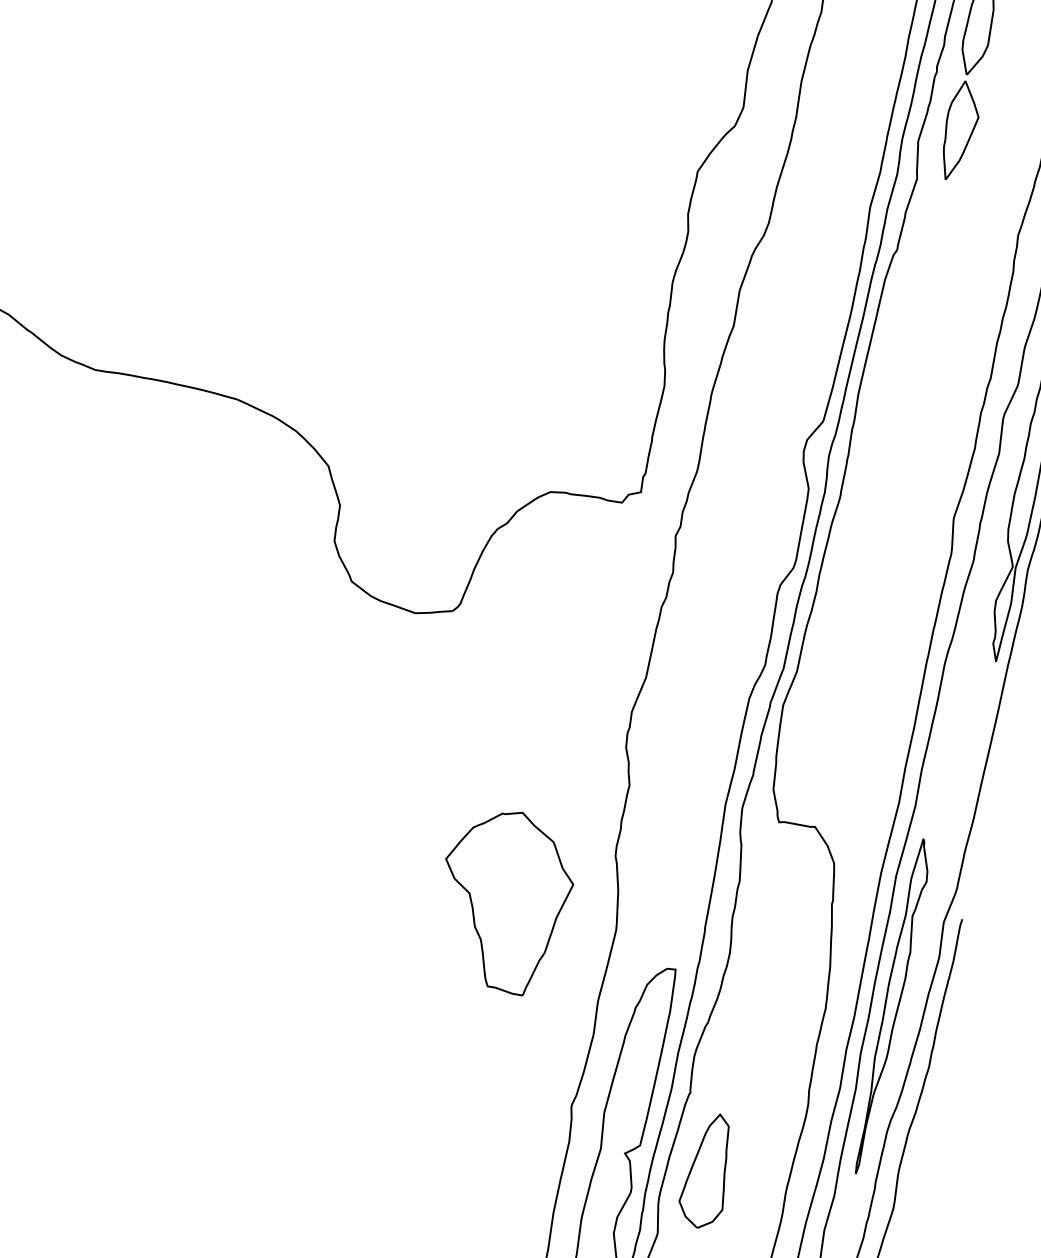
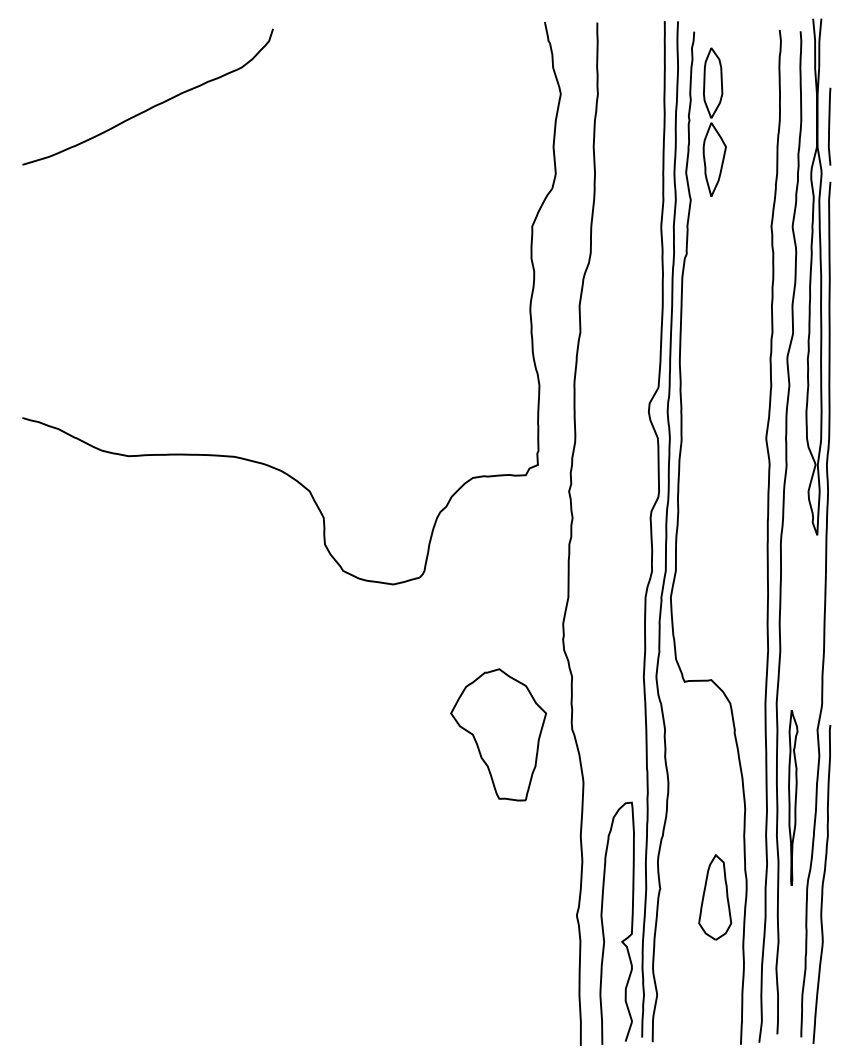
part: (503, 899) -> (498, 734), moved
part: (893, 1006) -> (793, 797), size x0.7
part: (708, 1171) -> (715, 897), moved

